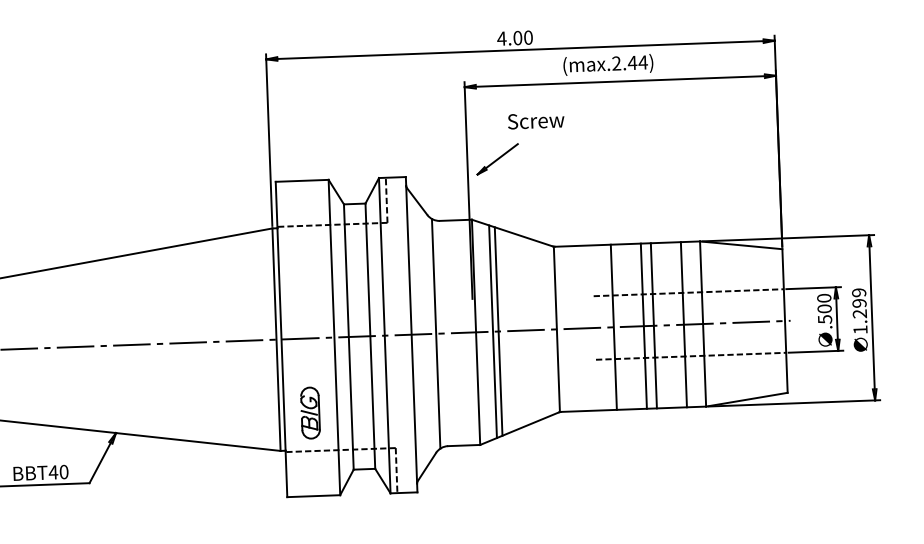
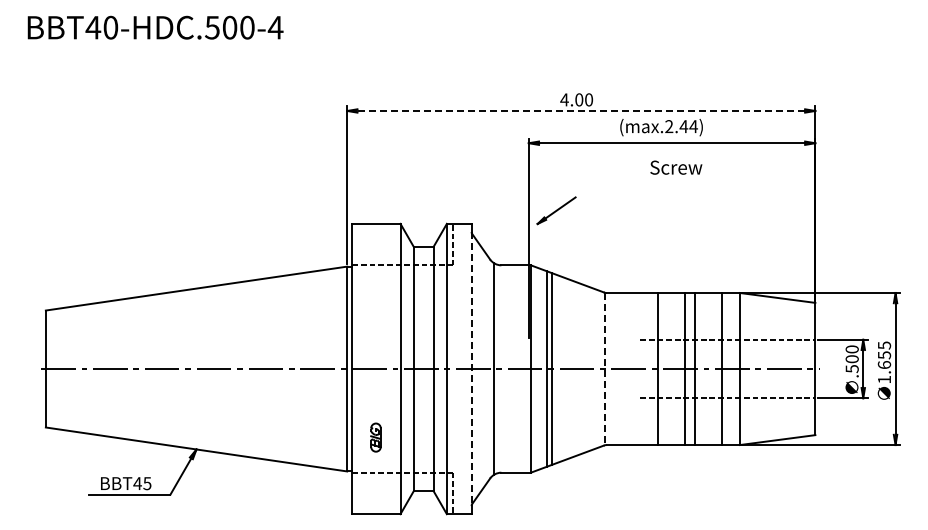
line: (520, 49) -> (581, 110), solid -> dashed
text: (536, 120) -> (676, 167), moved
text: (859, 303) -> (884, 355), 1.299 -> 1.655
line: (557, 329) -> (605, 369), solid -> dashed
line: (411, 335) -> (471, 369), solid -> dashed
part: (309, 412) -> (375, 437), size x0.6
text: (64, 471) -> (147, 483), BBT40 -> BBT45

